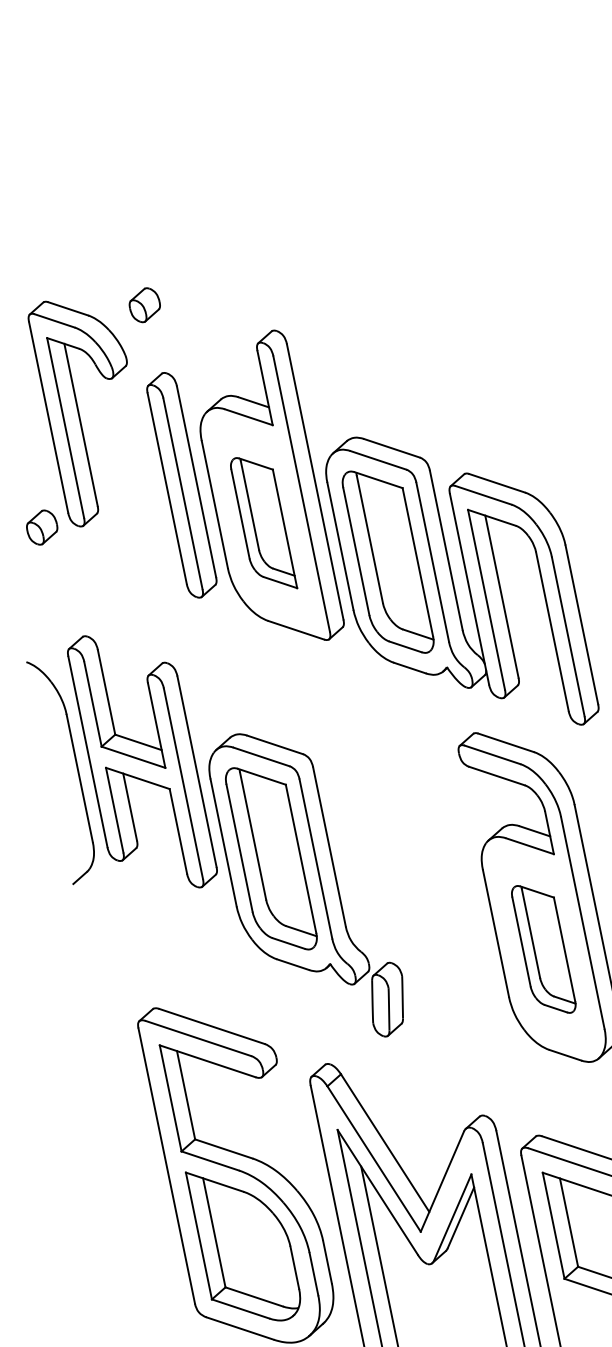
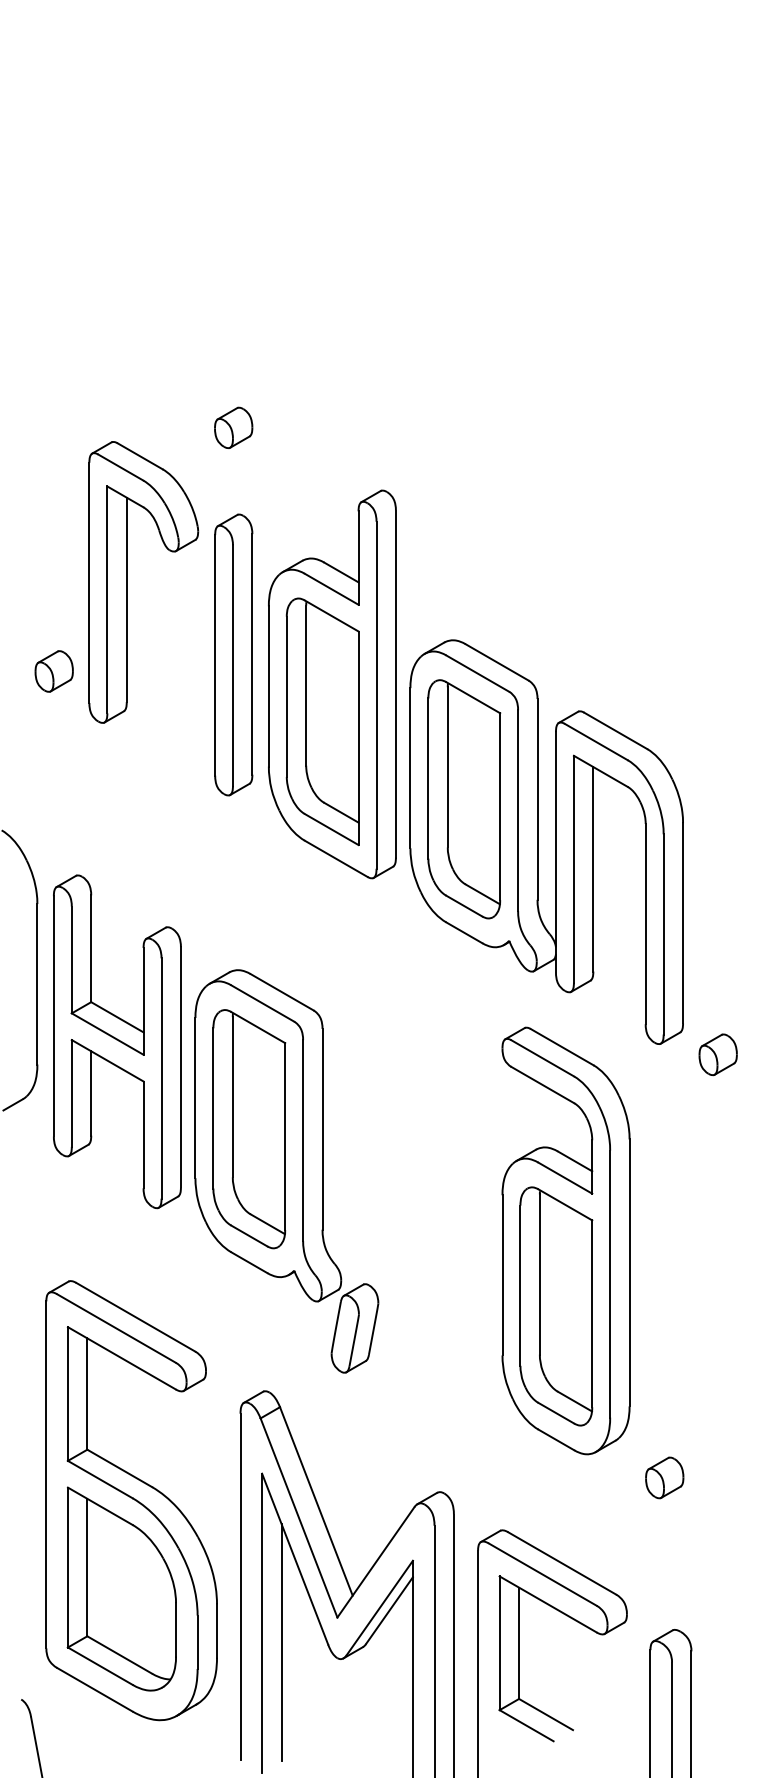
part: (78, 411) -> (127, 582), moved
part: (263, 523) -> (322, 721), size x1.43
part: (142, 761) -> (117, 1041), moved
part: (543, 949) -> (556, 1306), size x1.43

